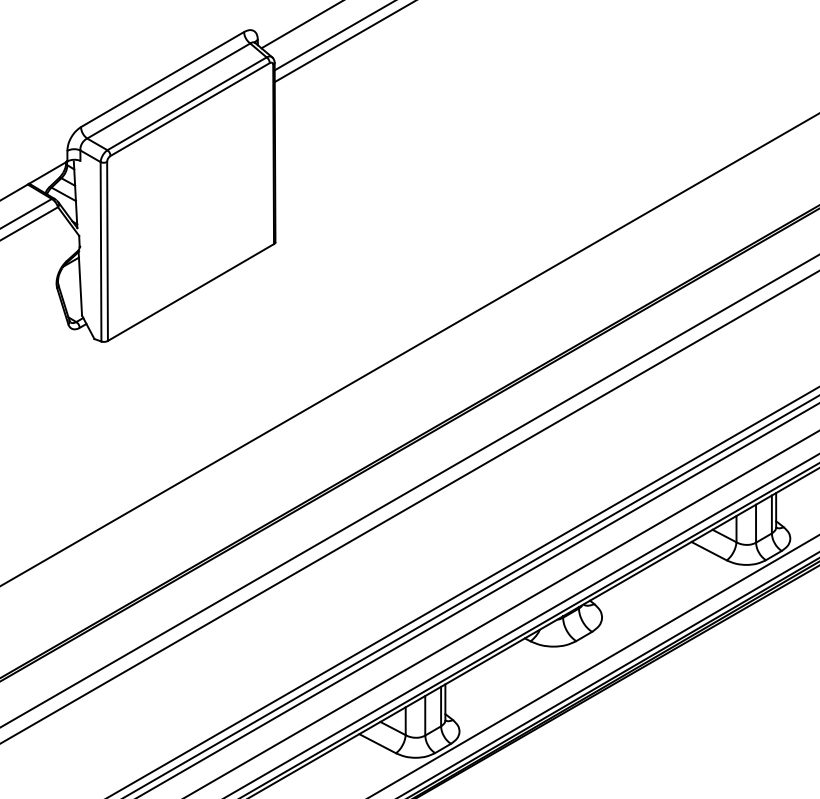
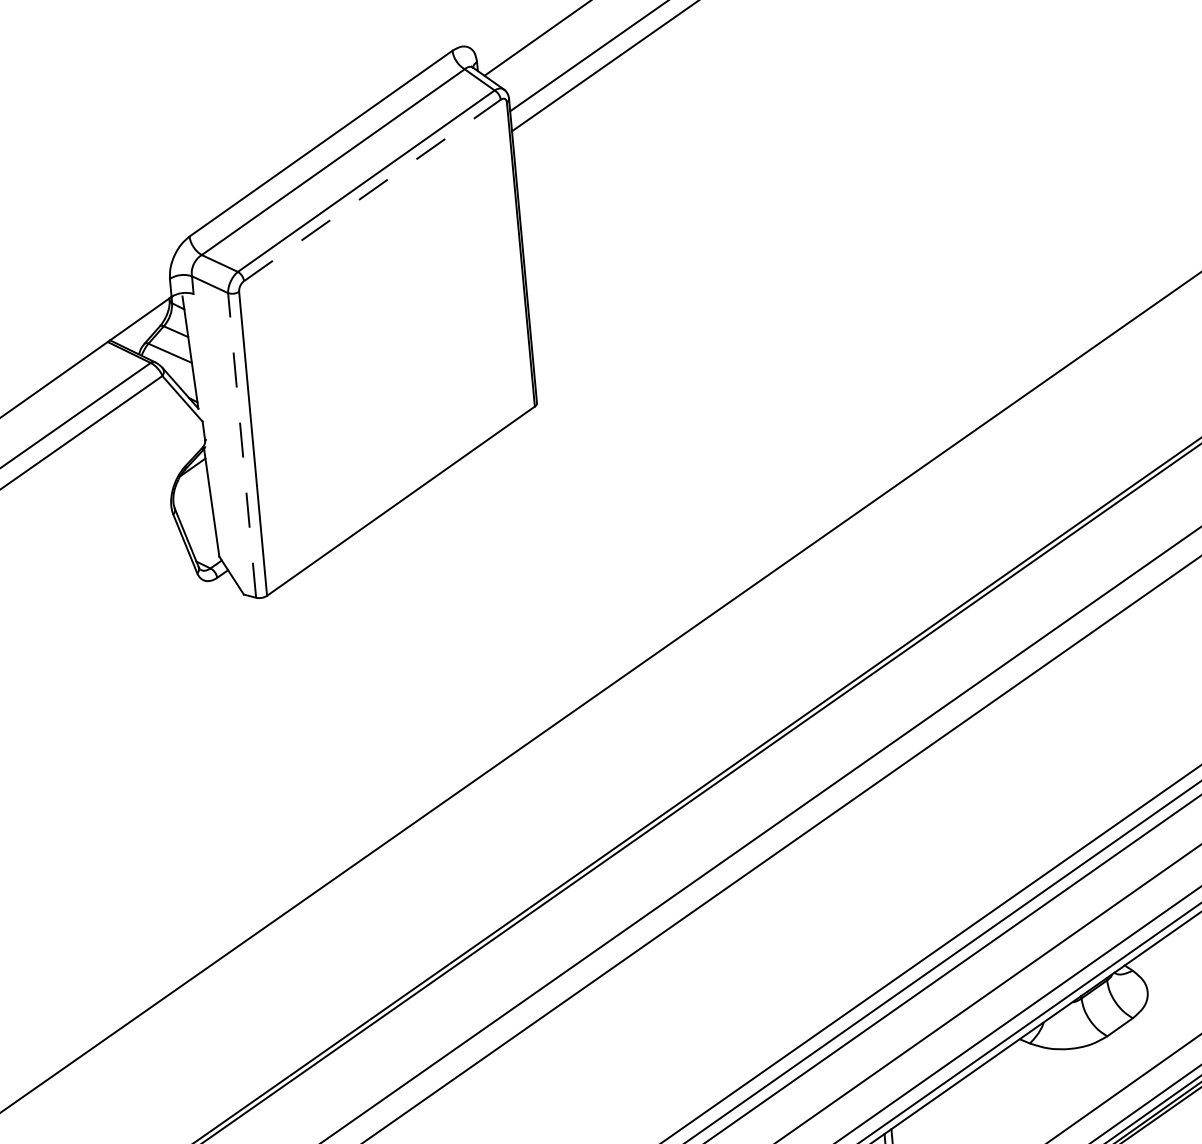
line: (190, 109) -> (372, 190), solid -> dashed
line: (101, 251) -> (242, 444), solid -> dashed

